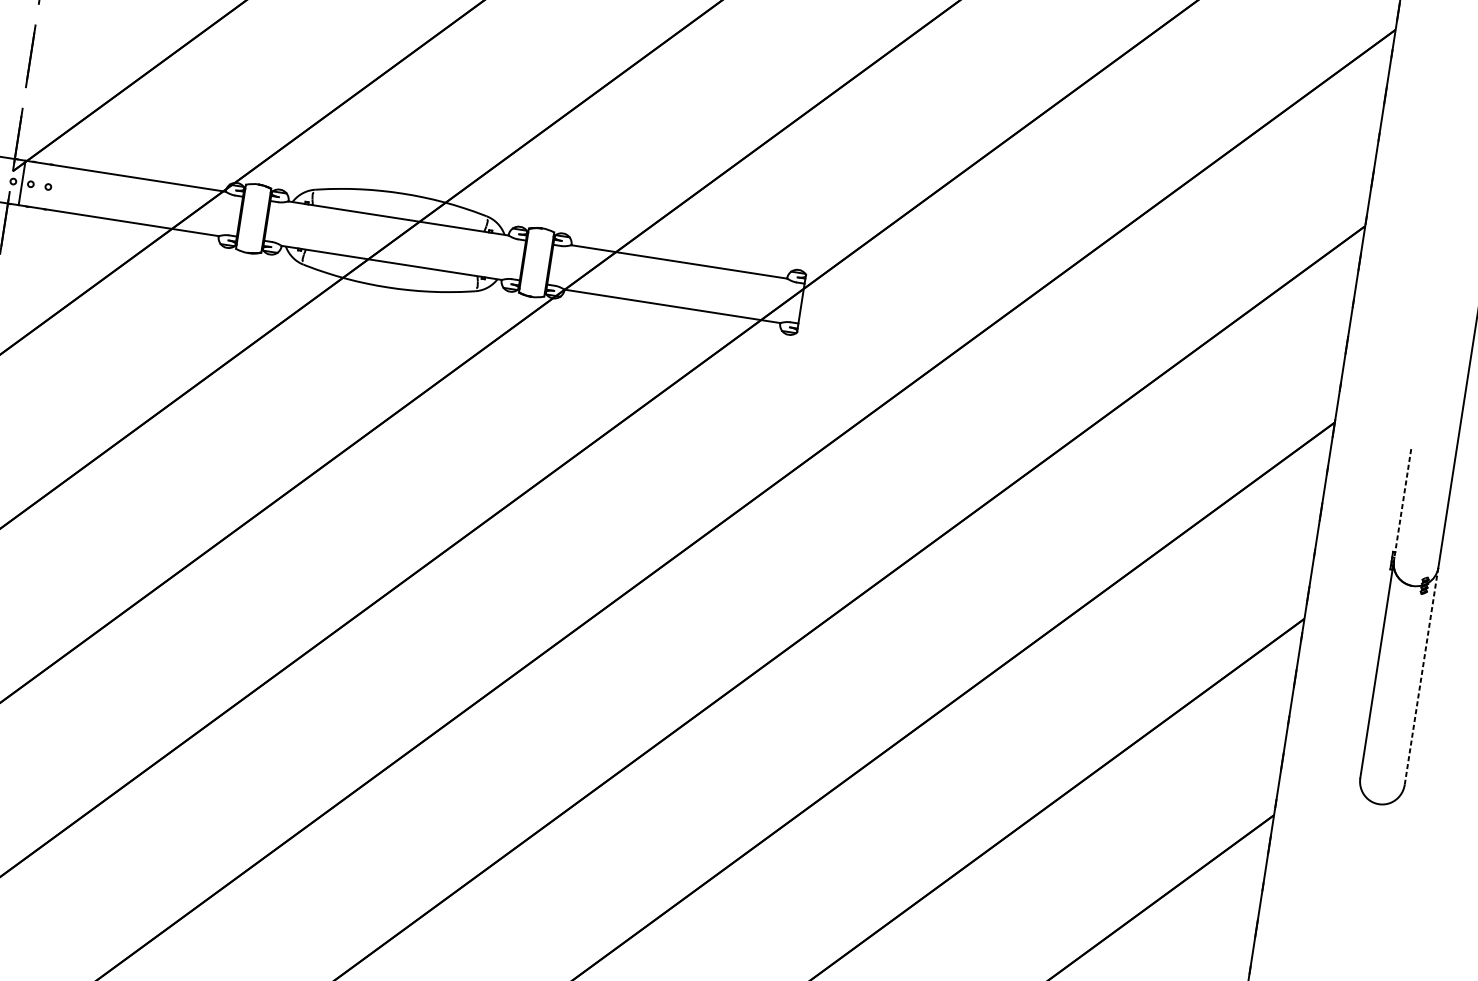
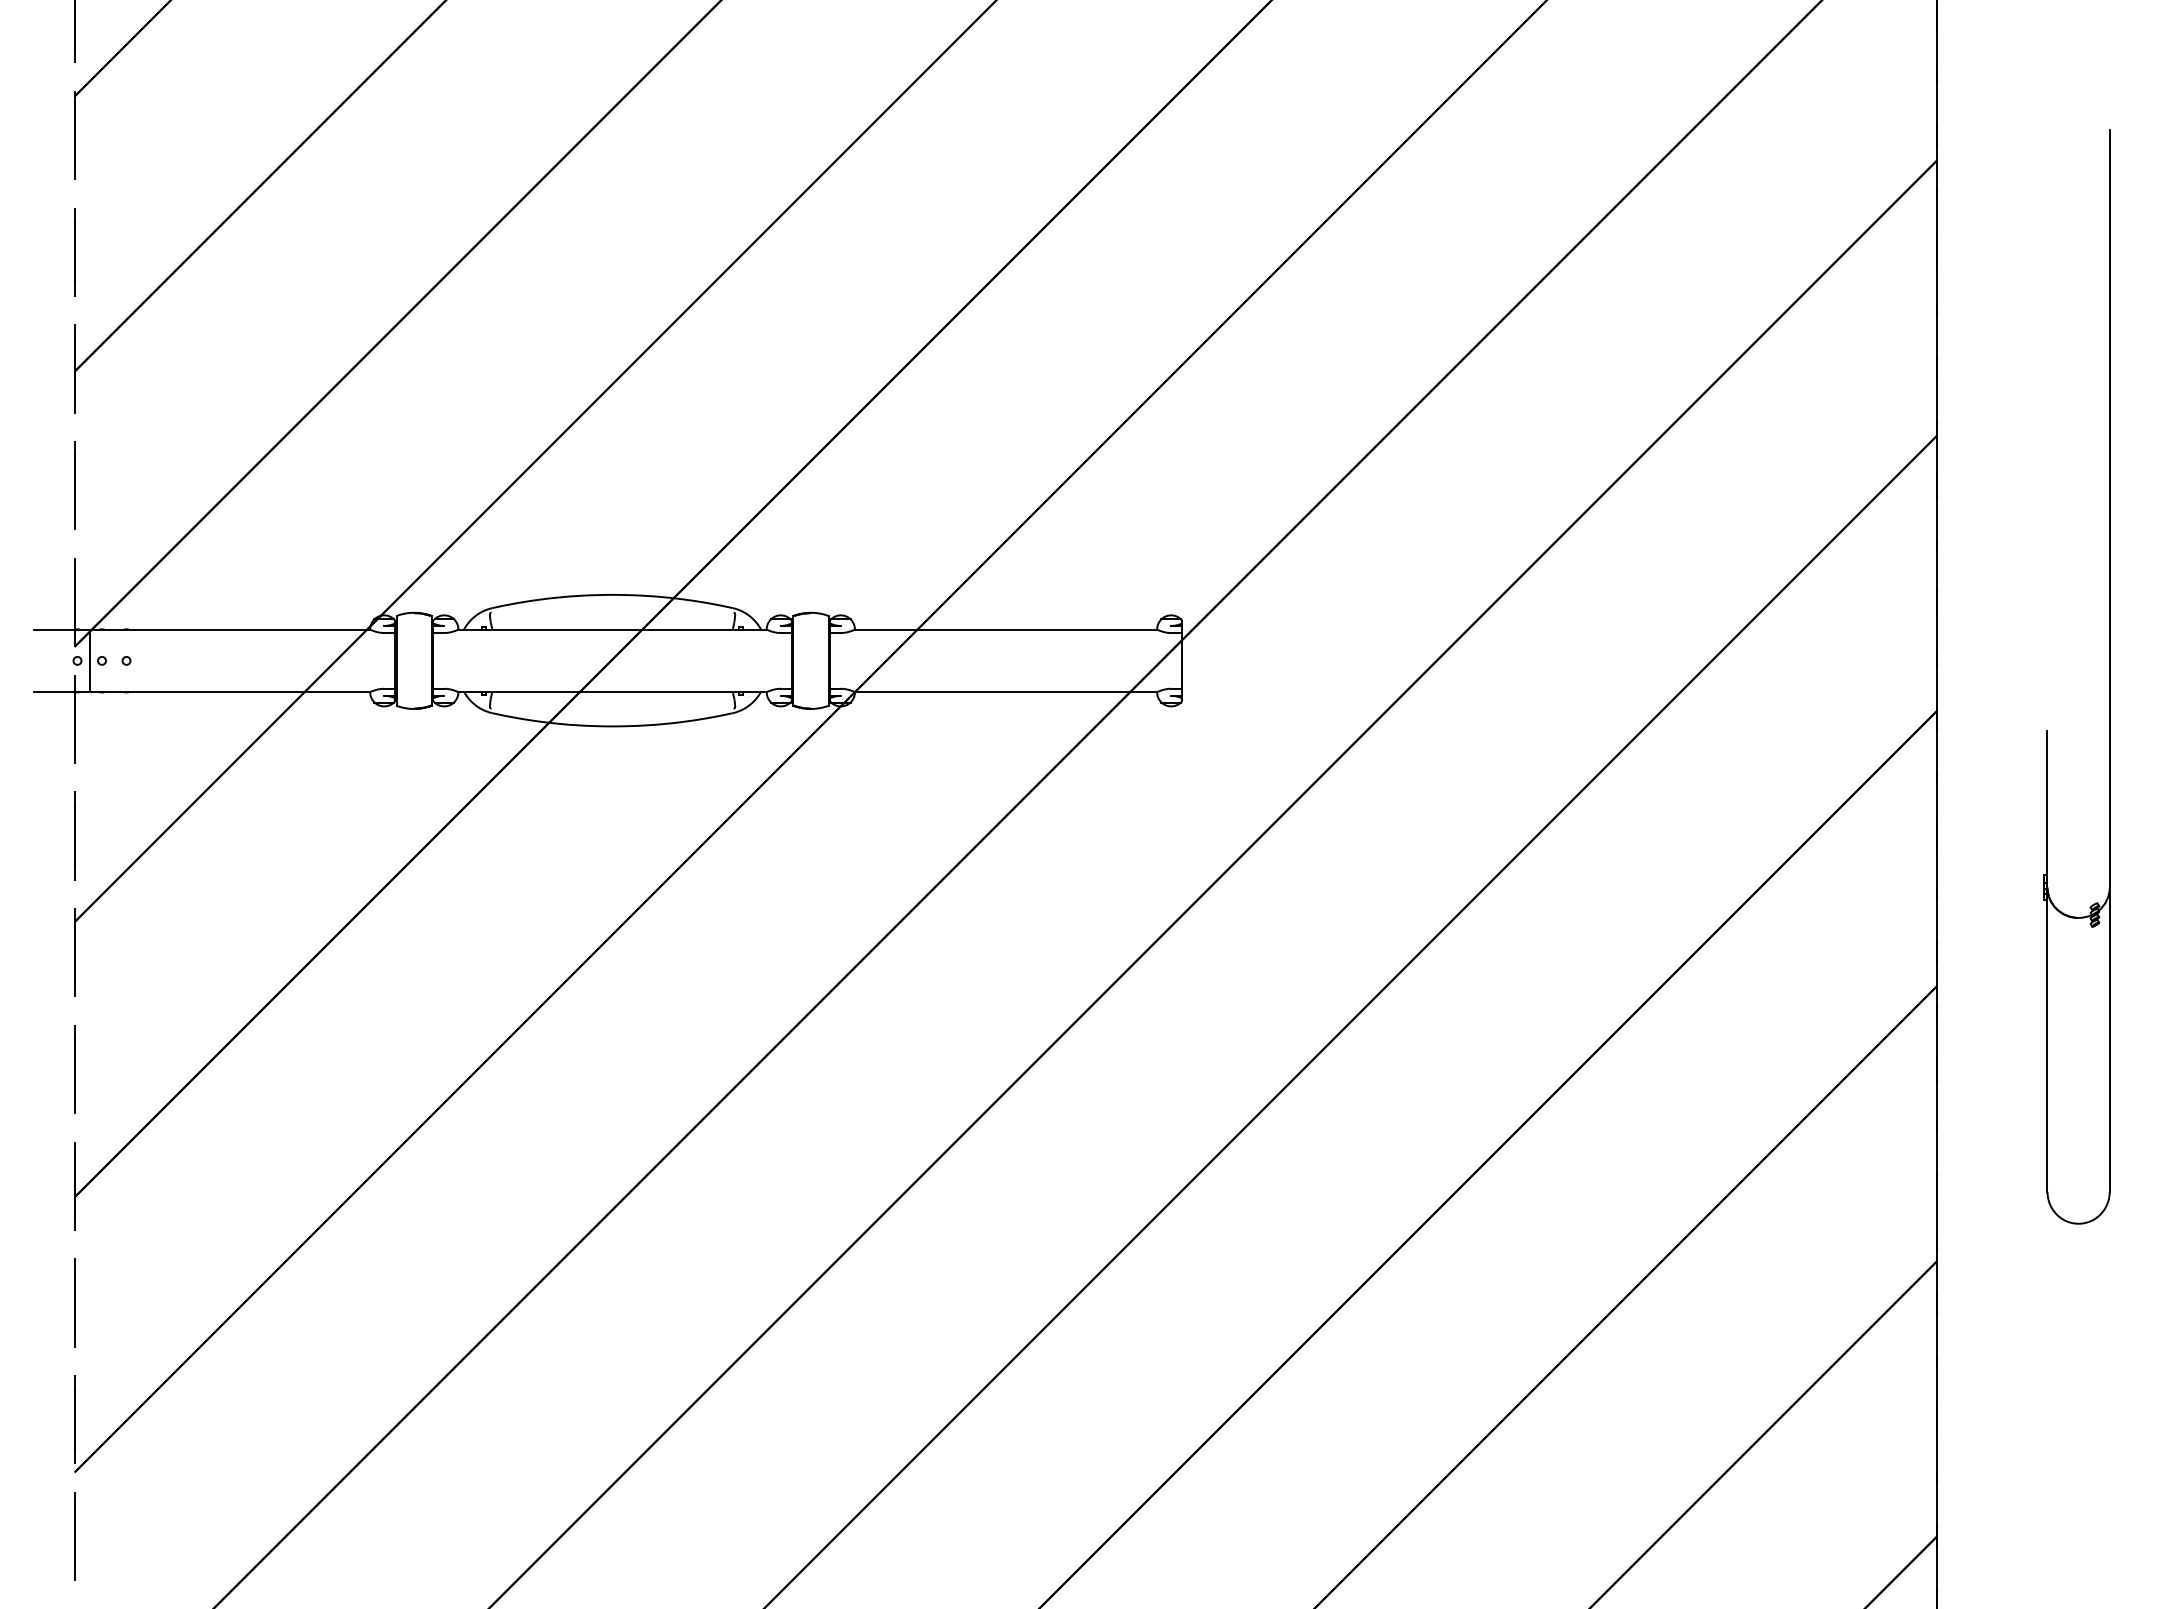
line: (1402, 505) -> (2047, 810), dashed -> solid
line: (1421, 676) -> (2109, 1040), dashed -> solid

